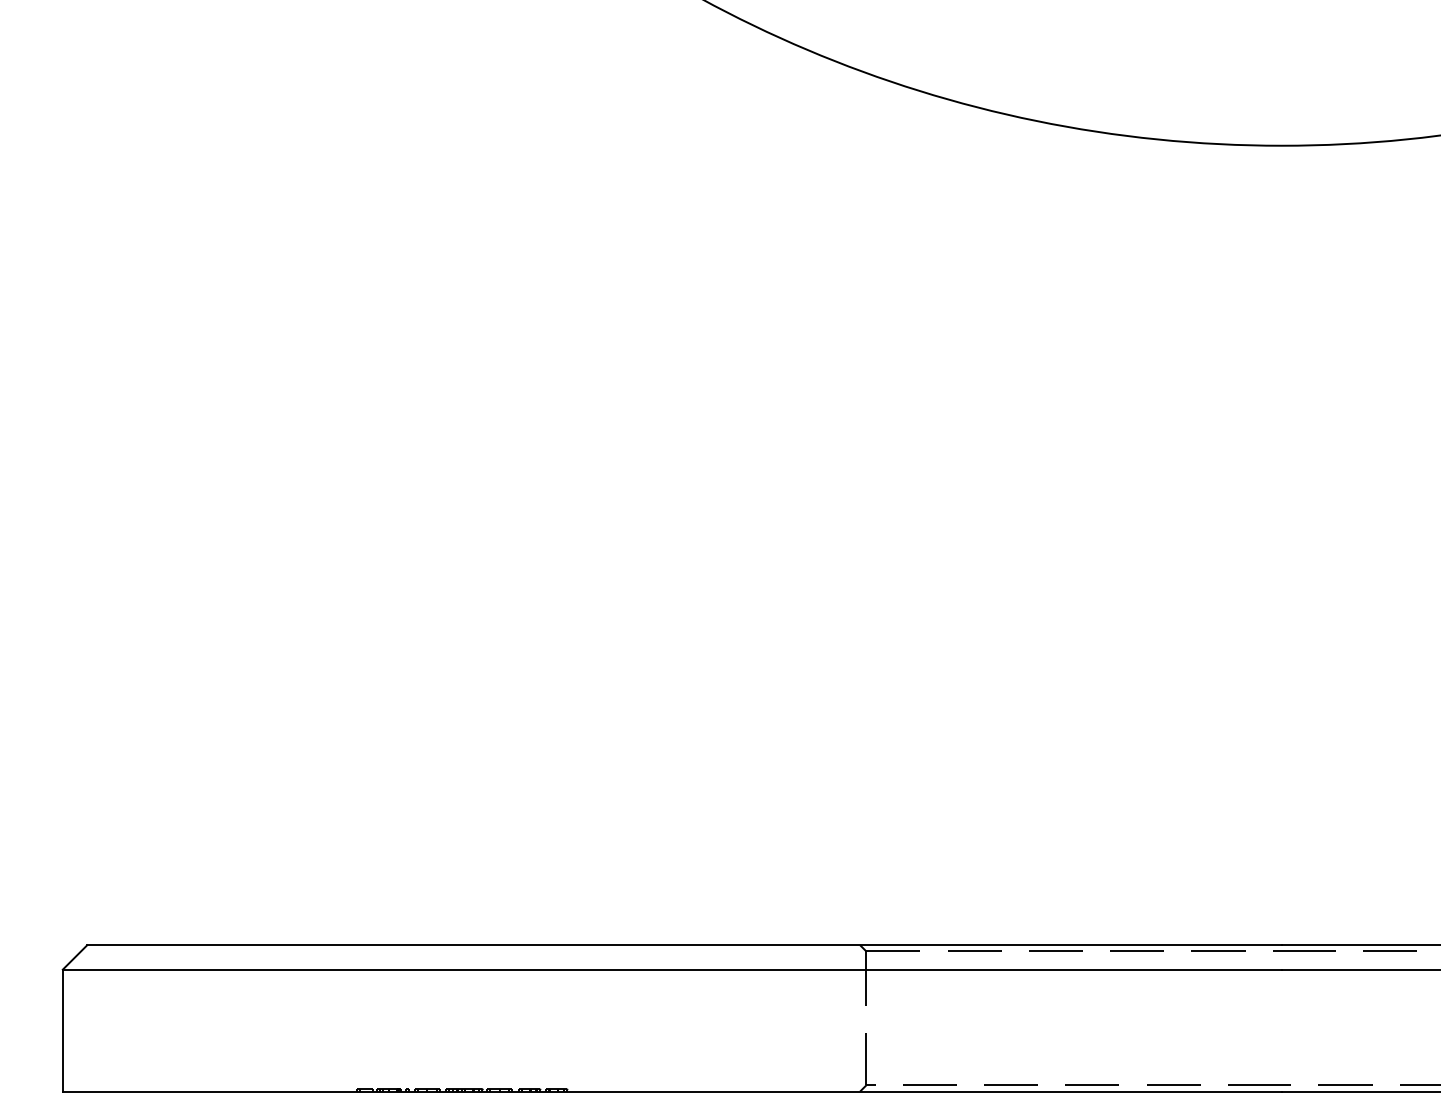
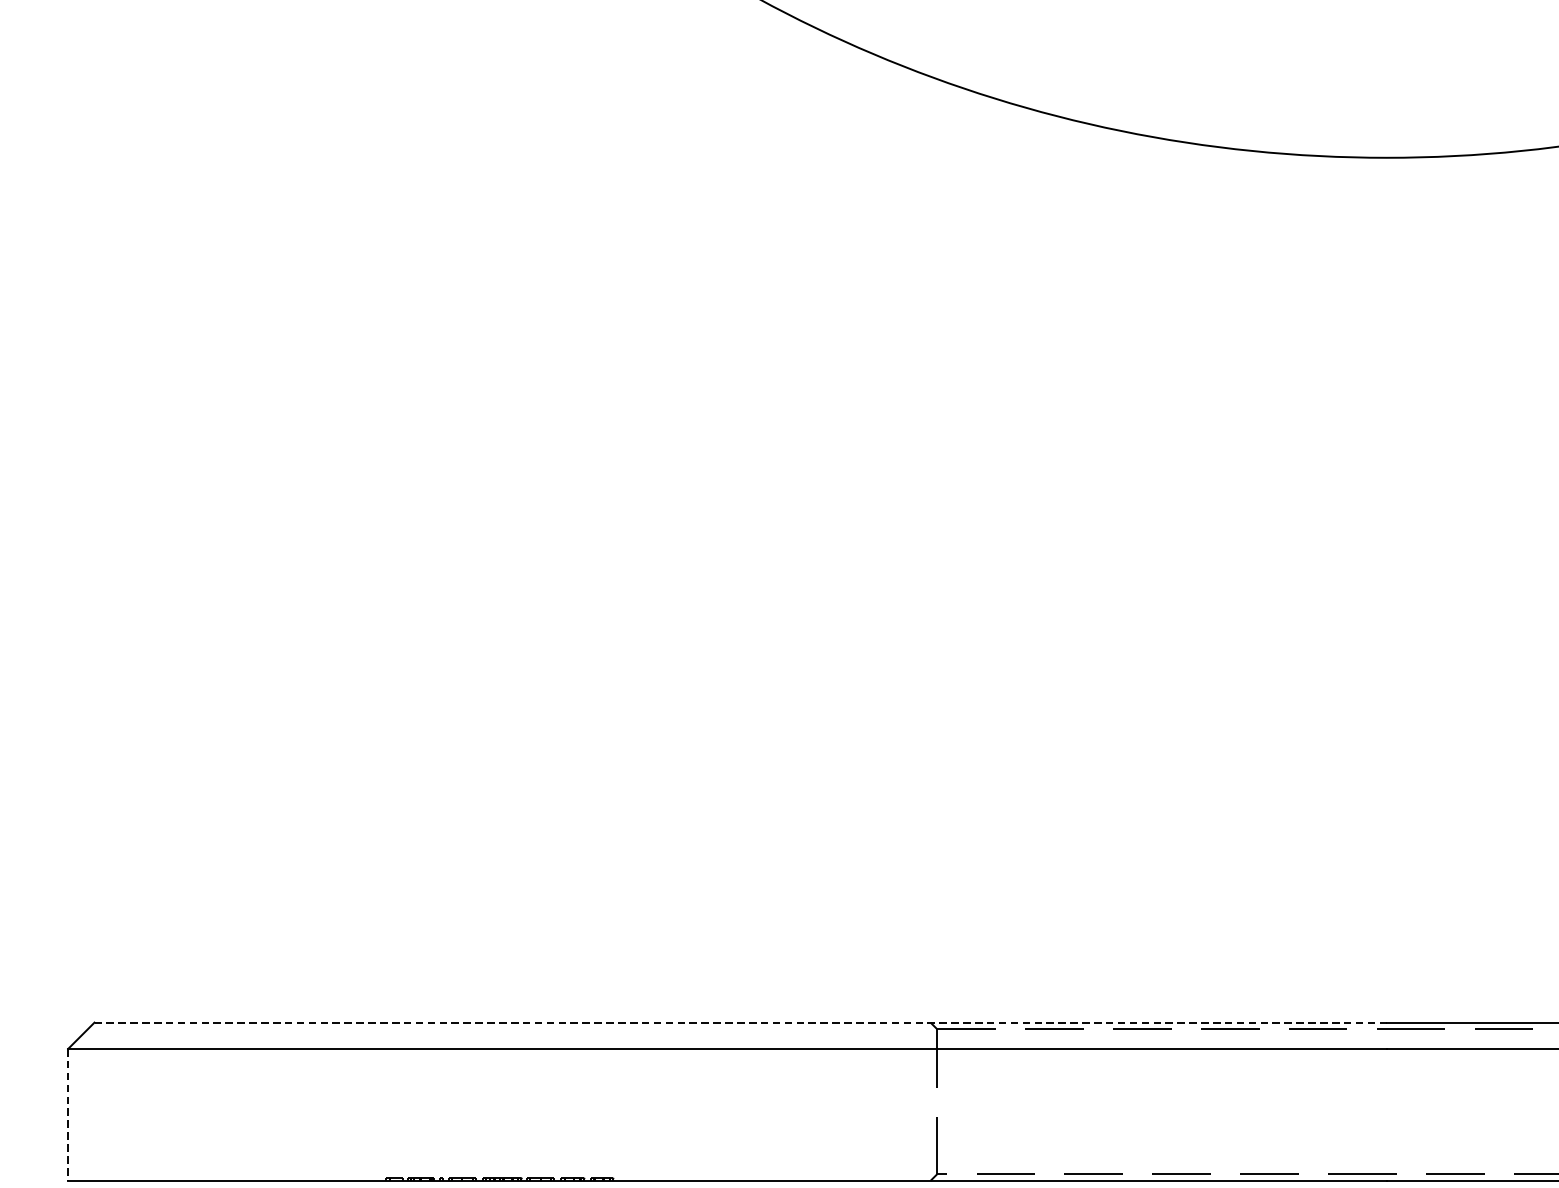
line: (685, 945) -> (741, 1022), solid -> dashed
line: (62, 1030) -> (67, 1114), solid -> dashed

